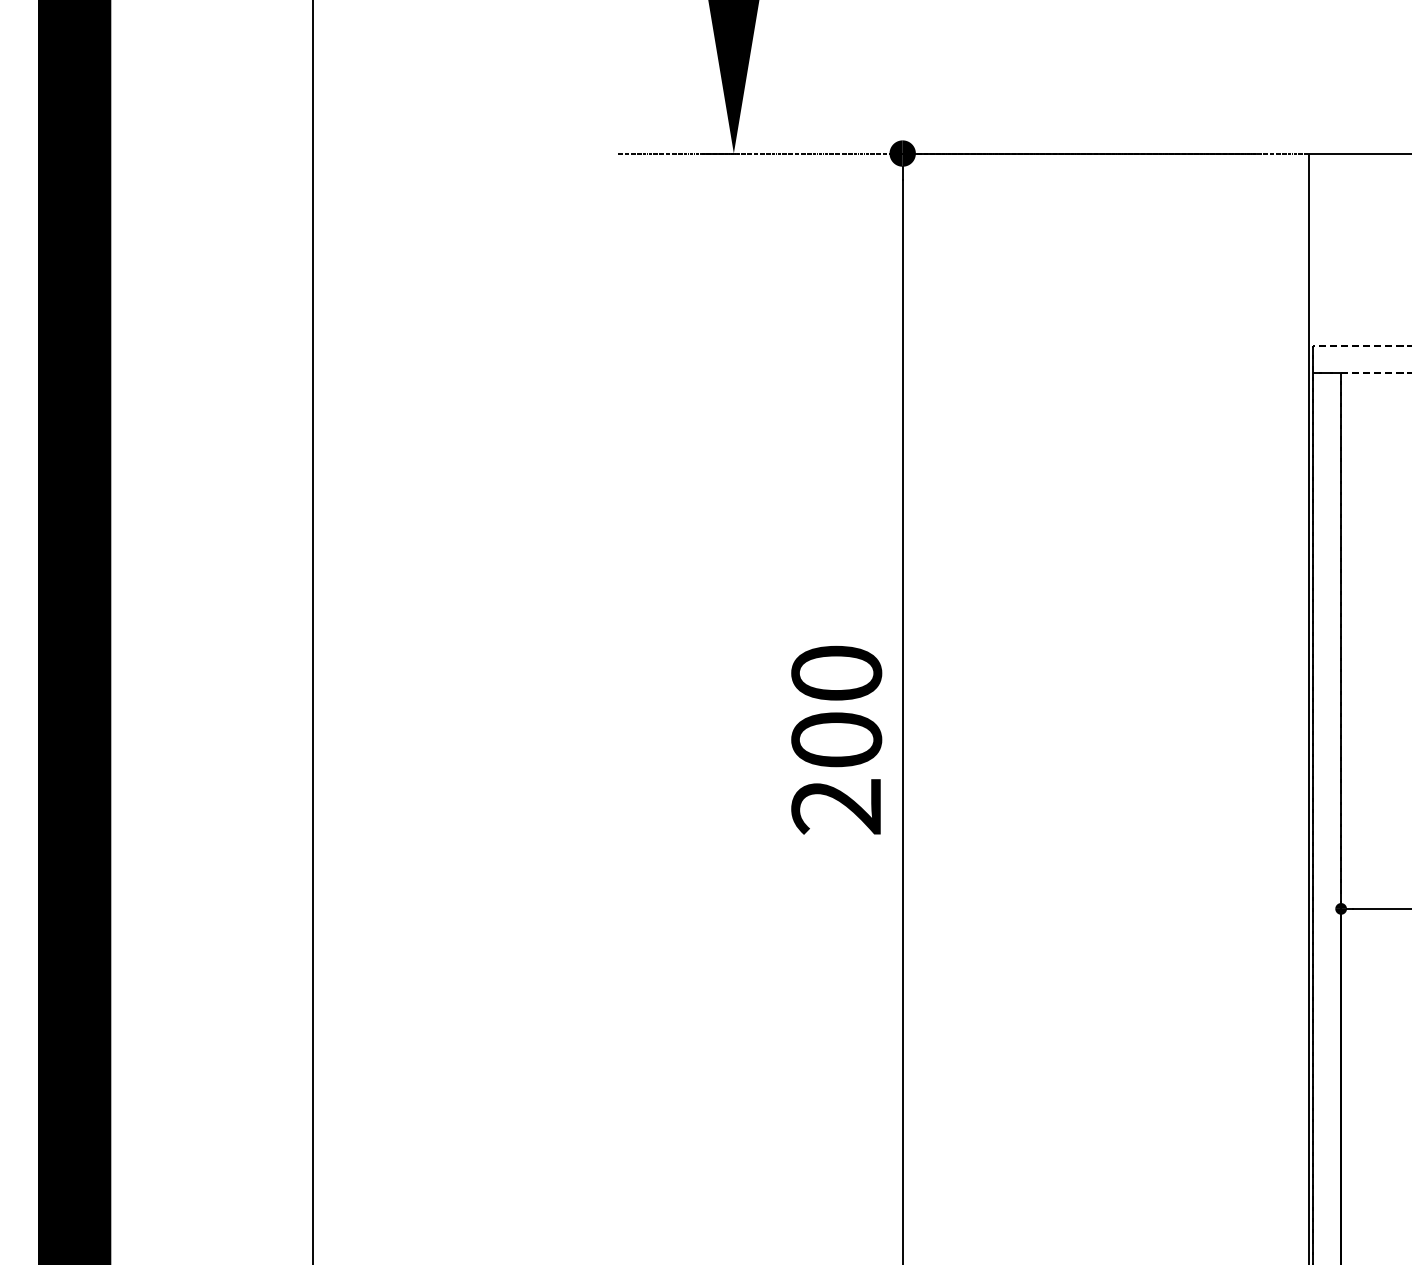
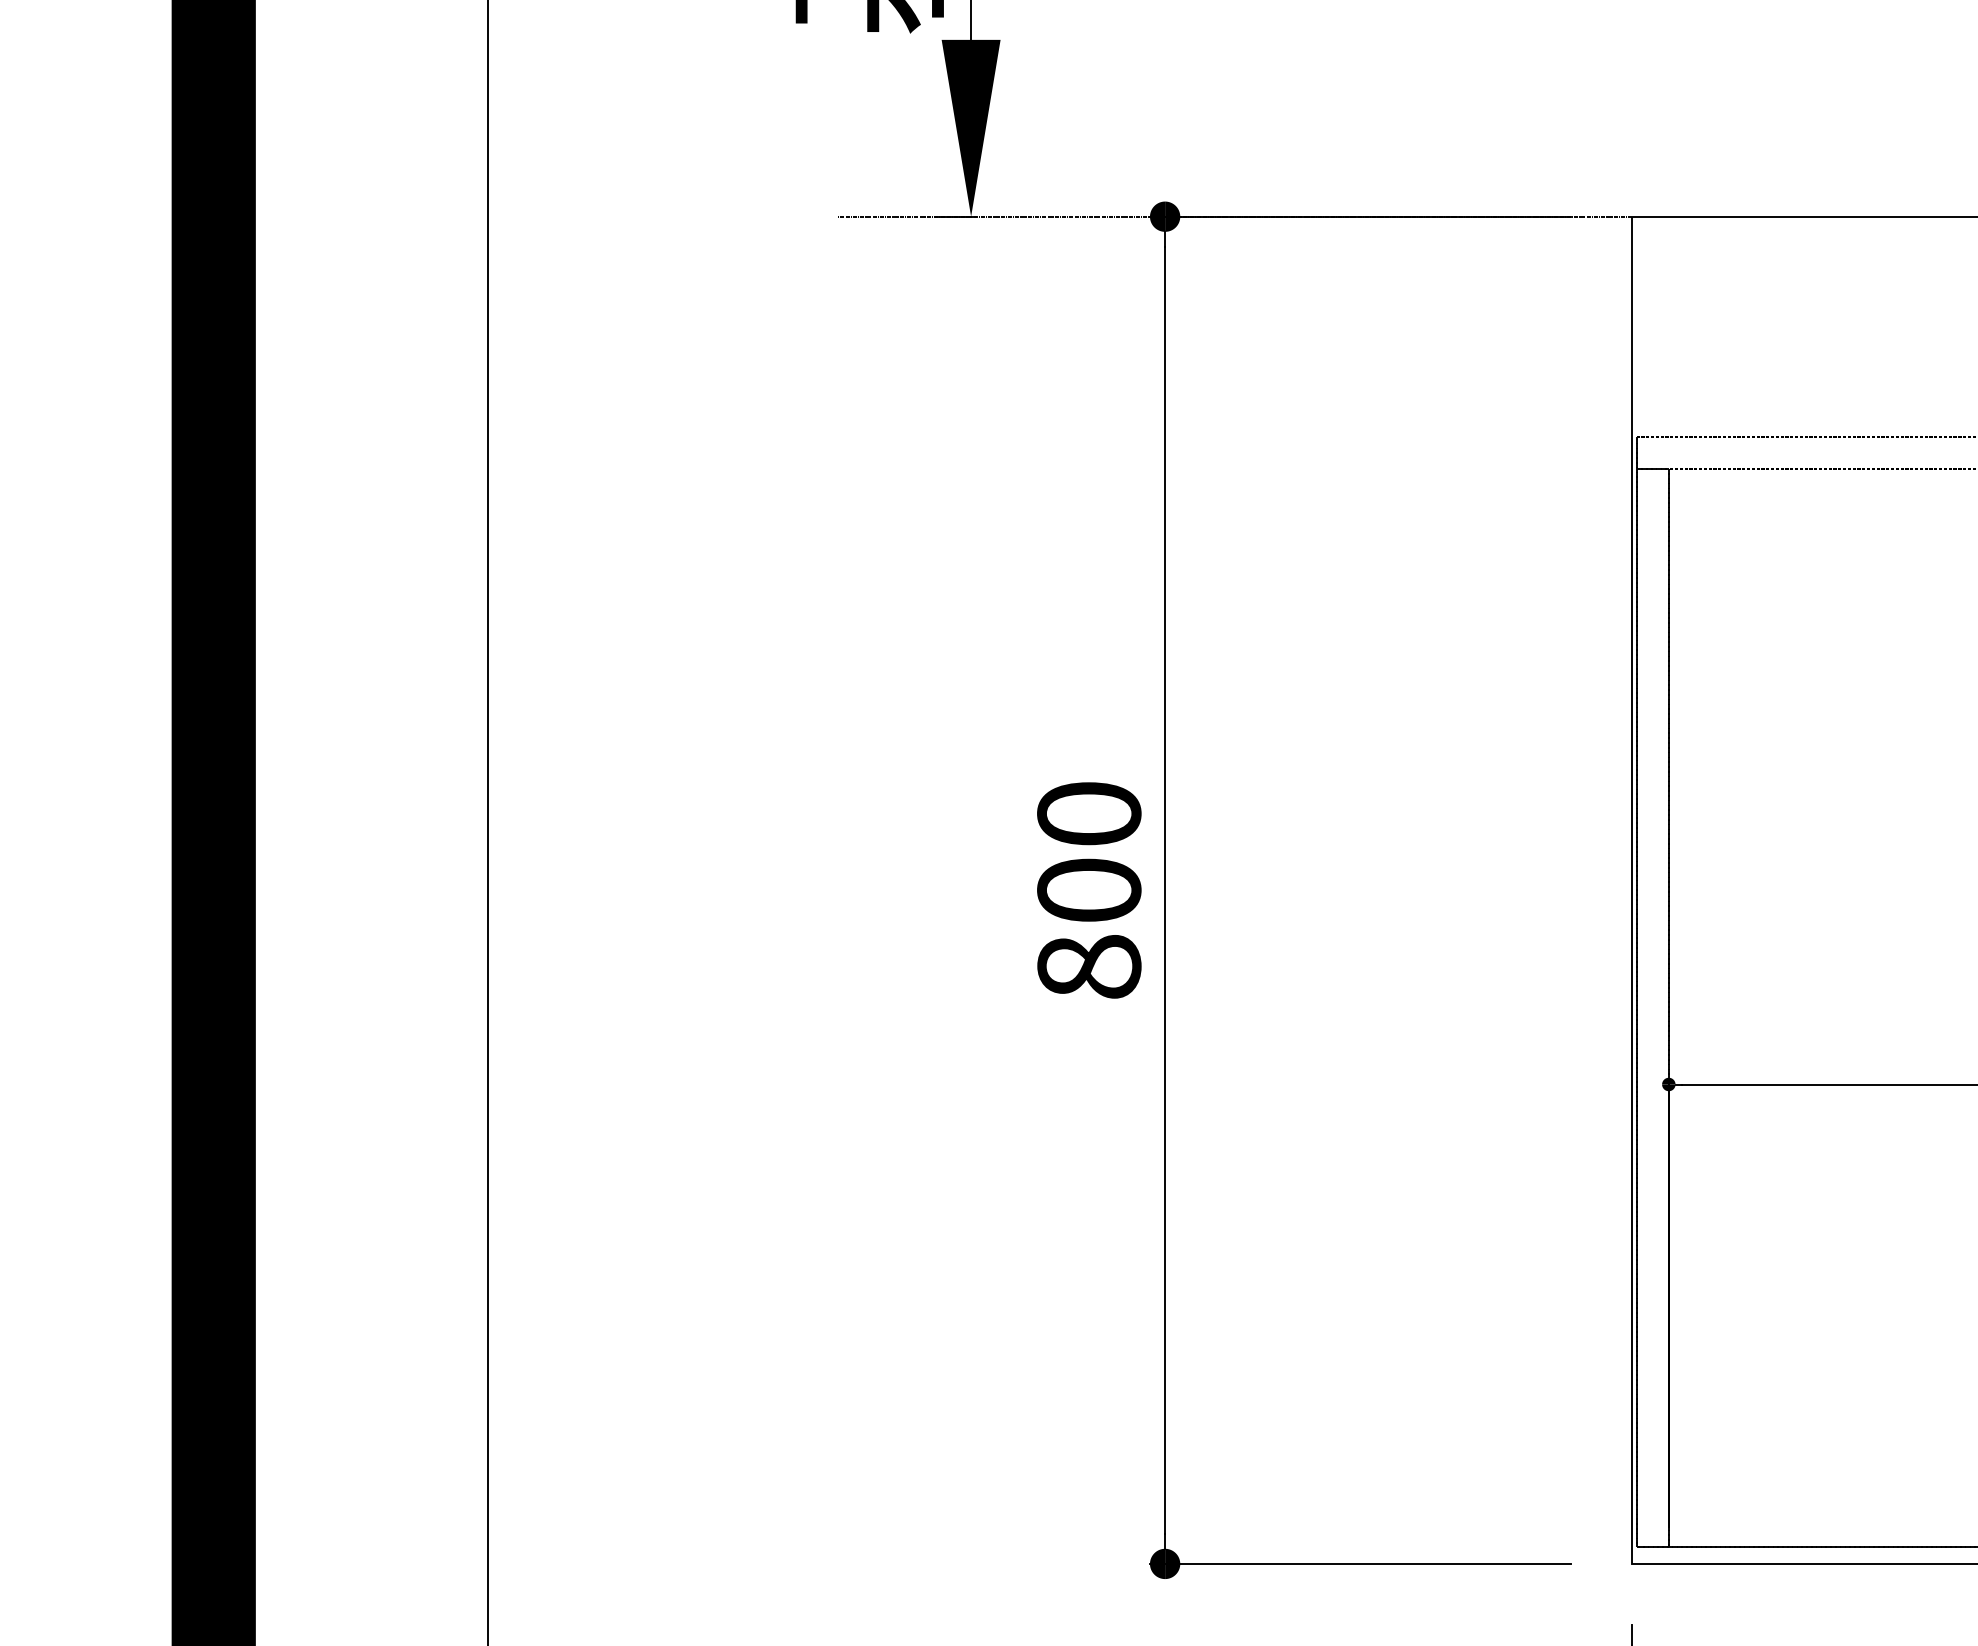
text: (836, 807) -> (1089, 967), 200 -> 800

